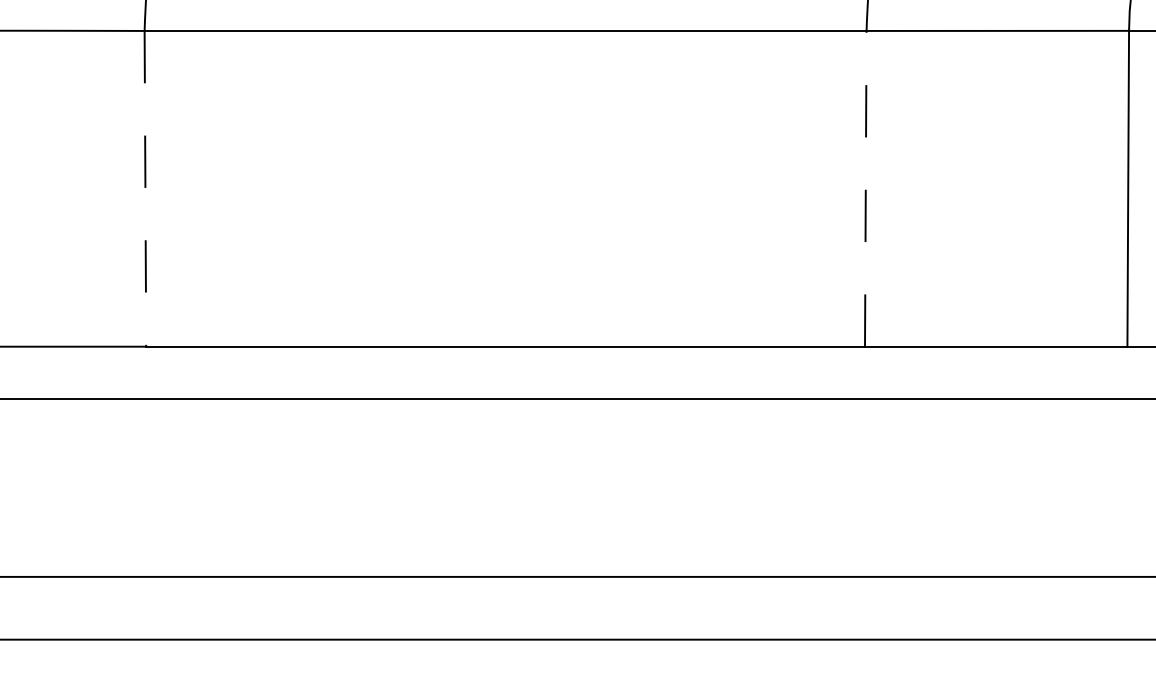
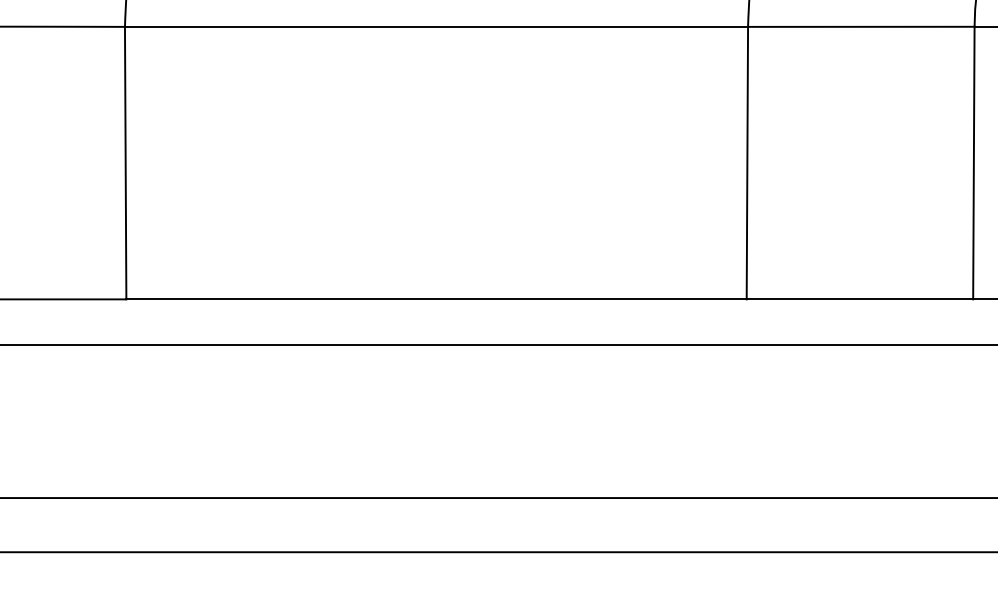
line: (865, 188) -> (747, 162), dashed -> solid
line: (145, 189) -> (125, 163), dashed -> solid

